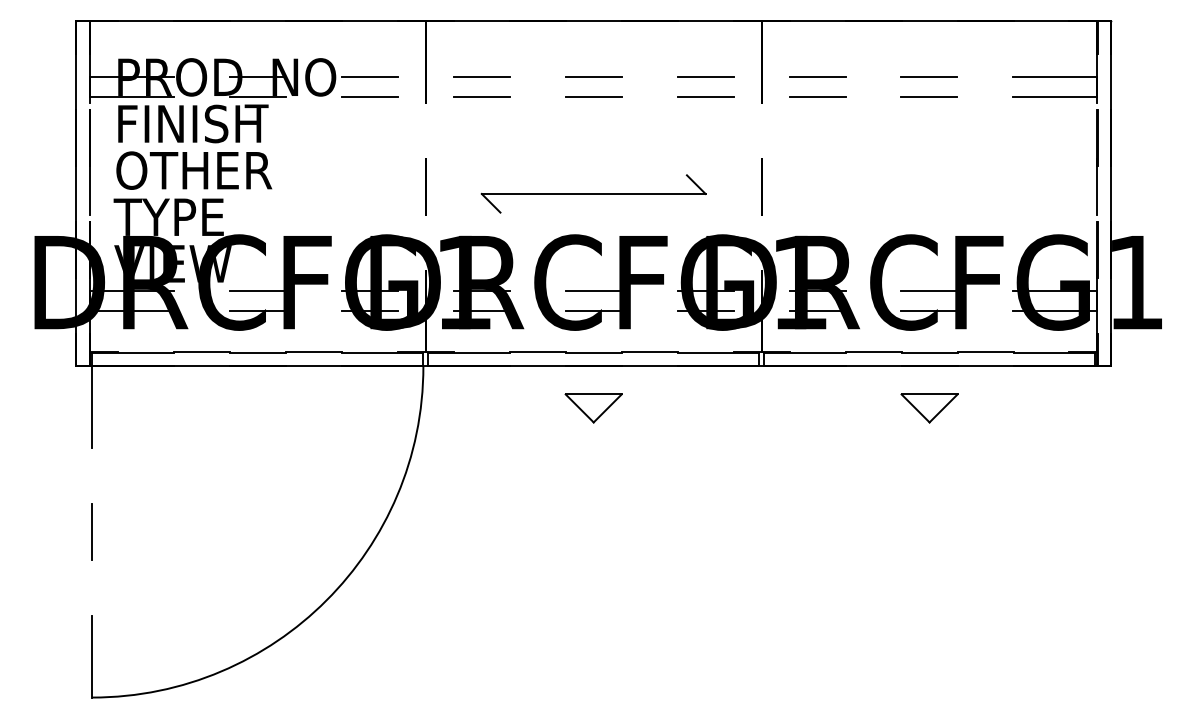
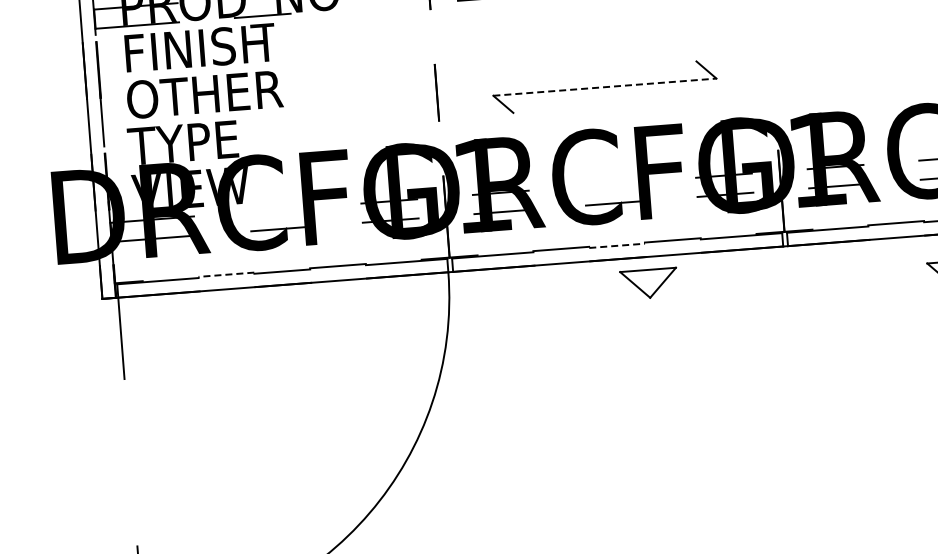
line: (369, 96) -> (373, 7), removed
line: (761, 186) -> (771, 66), removed
line: (593, 193) -> (604, 86), solid -> dashed
line: (257, 291) -> (277, 210), removed
line: (593, 291) -> (612, 184), removed
line: (201, 351) -> (225, 274), solid -> dashed
line: (593, 353) -> (616, 246), solid -> dashed
part: (593, 408) -> (648, 283), moved
line: (92, 532) -> (131, 463), removed

